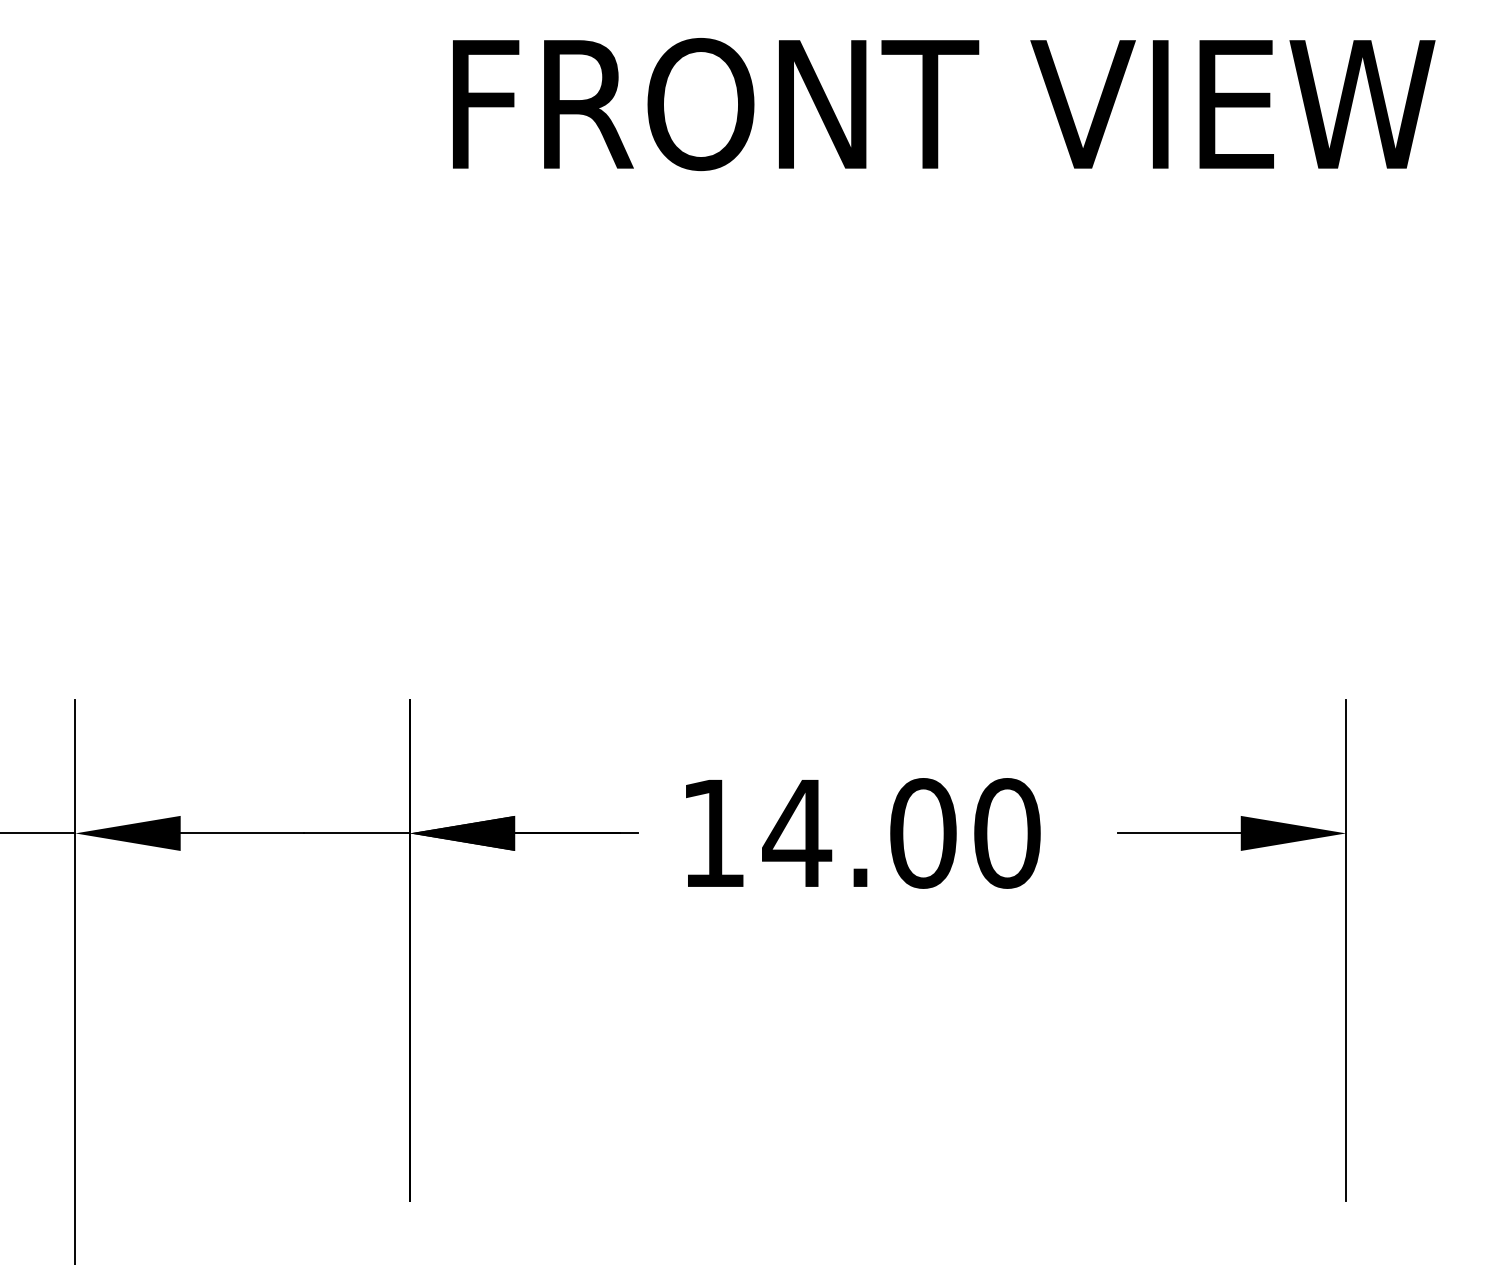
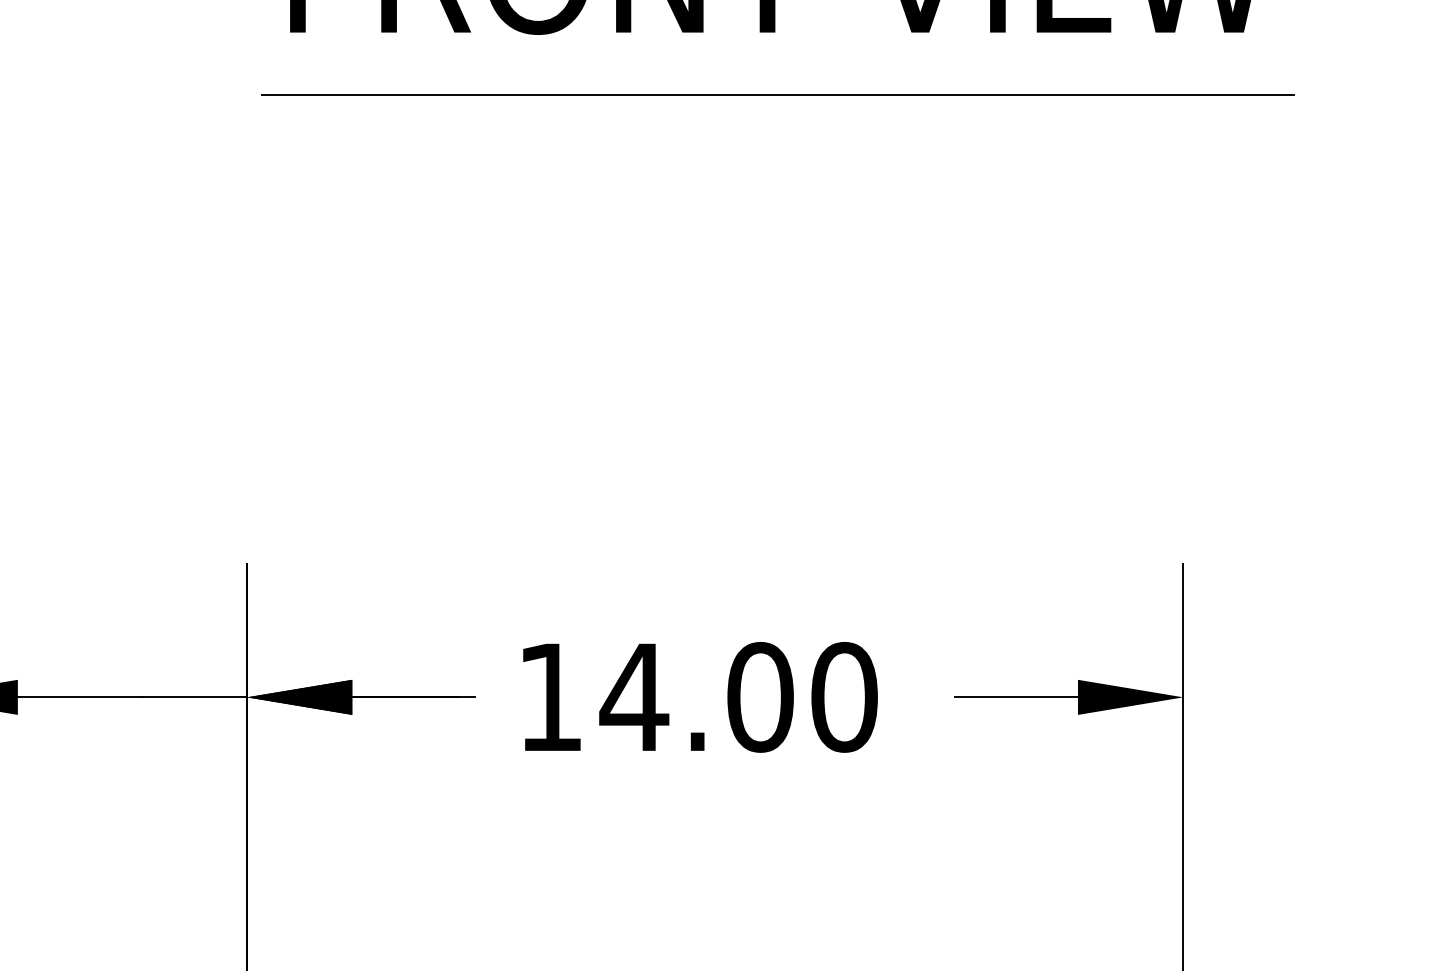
line: (940, 231) -> (777, 95), added

